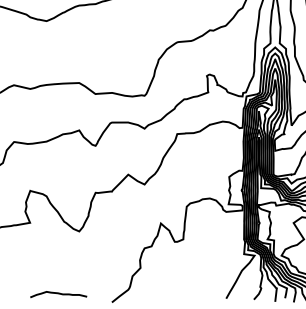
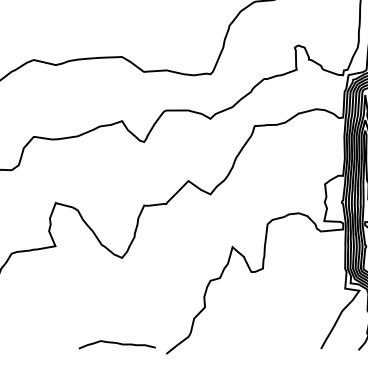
curve: (58, 294) -> (116, 344), moved

